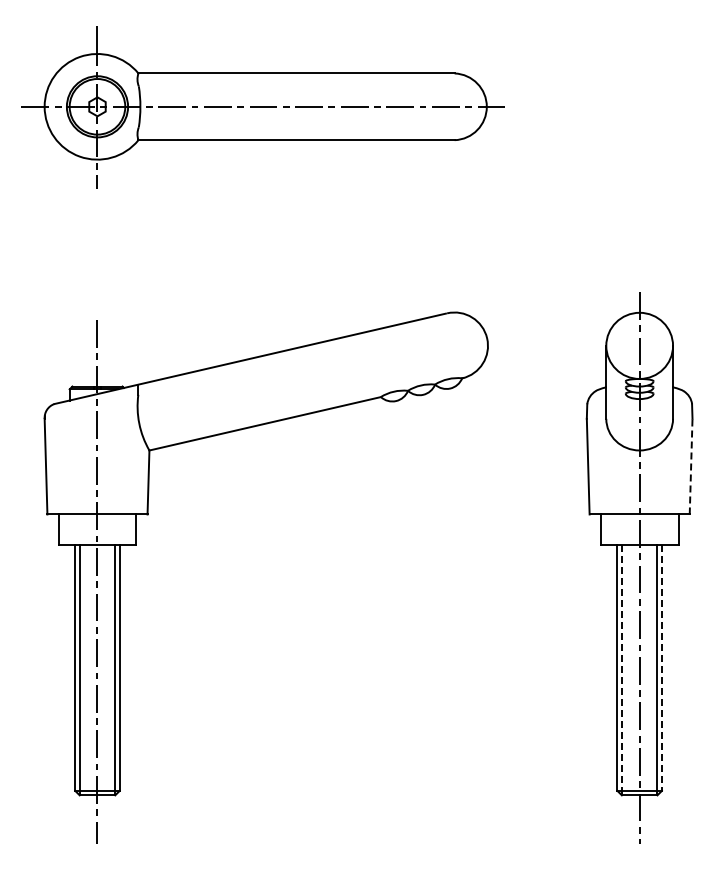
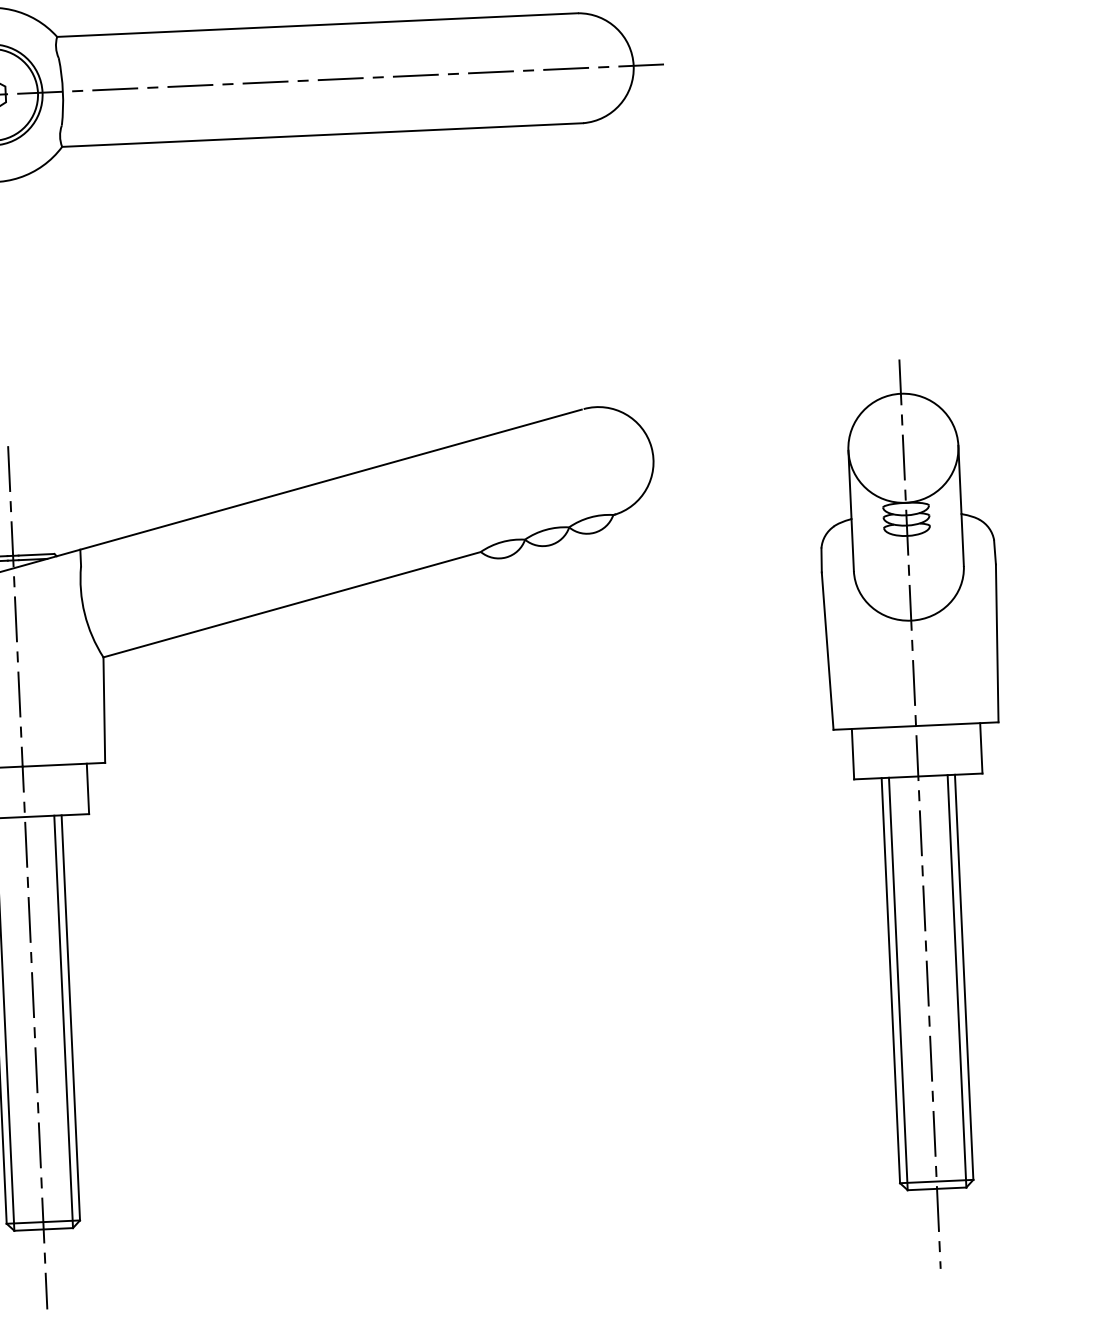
line: (691, 466) -> (997, 643), dashed -> solid
line: (661, 667) -> (963, 976), dashed -> solid
line: (621, 670) -> (897, 984), dashed -> solid

